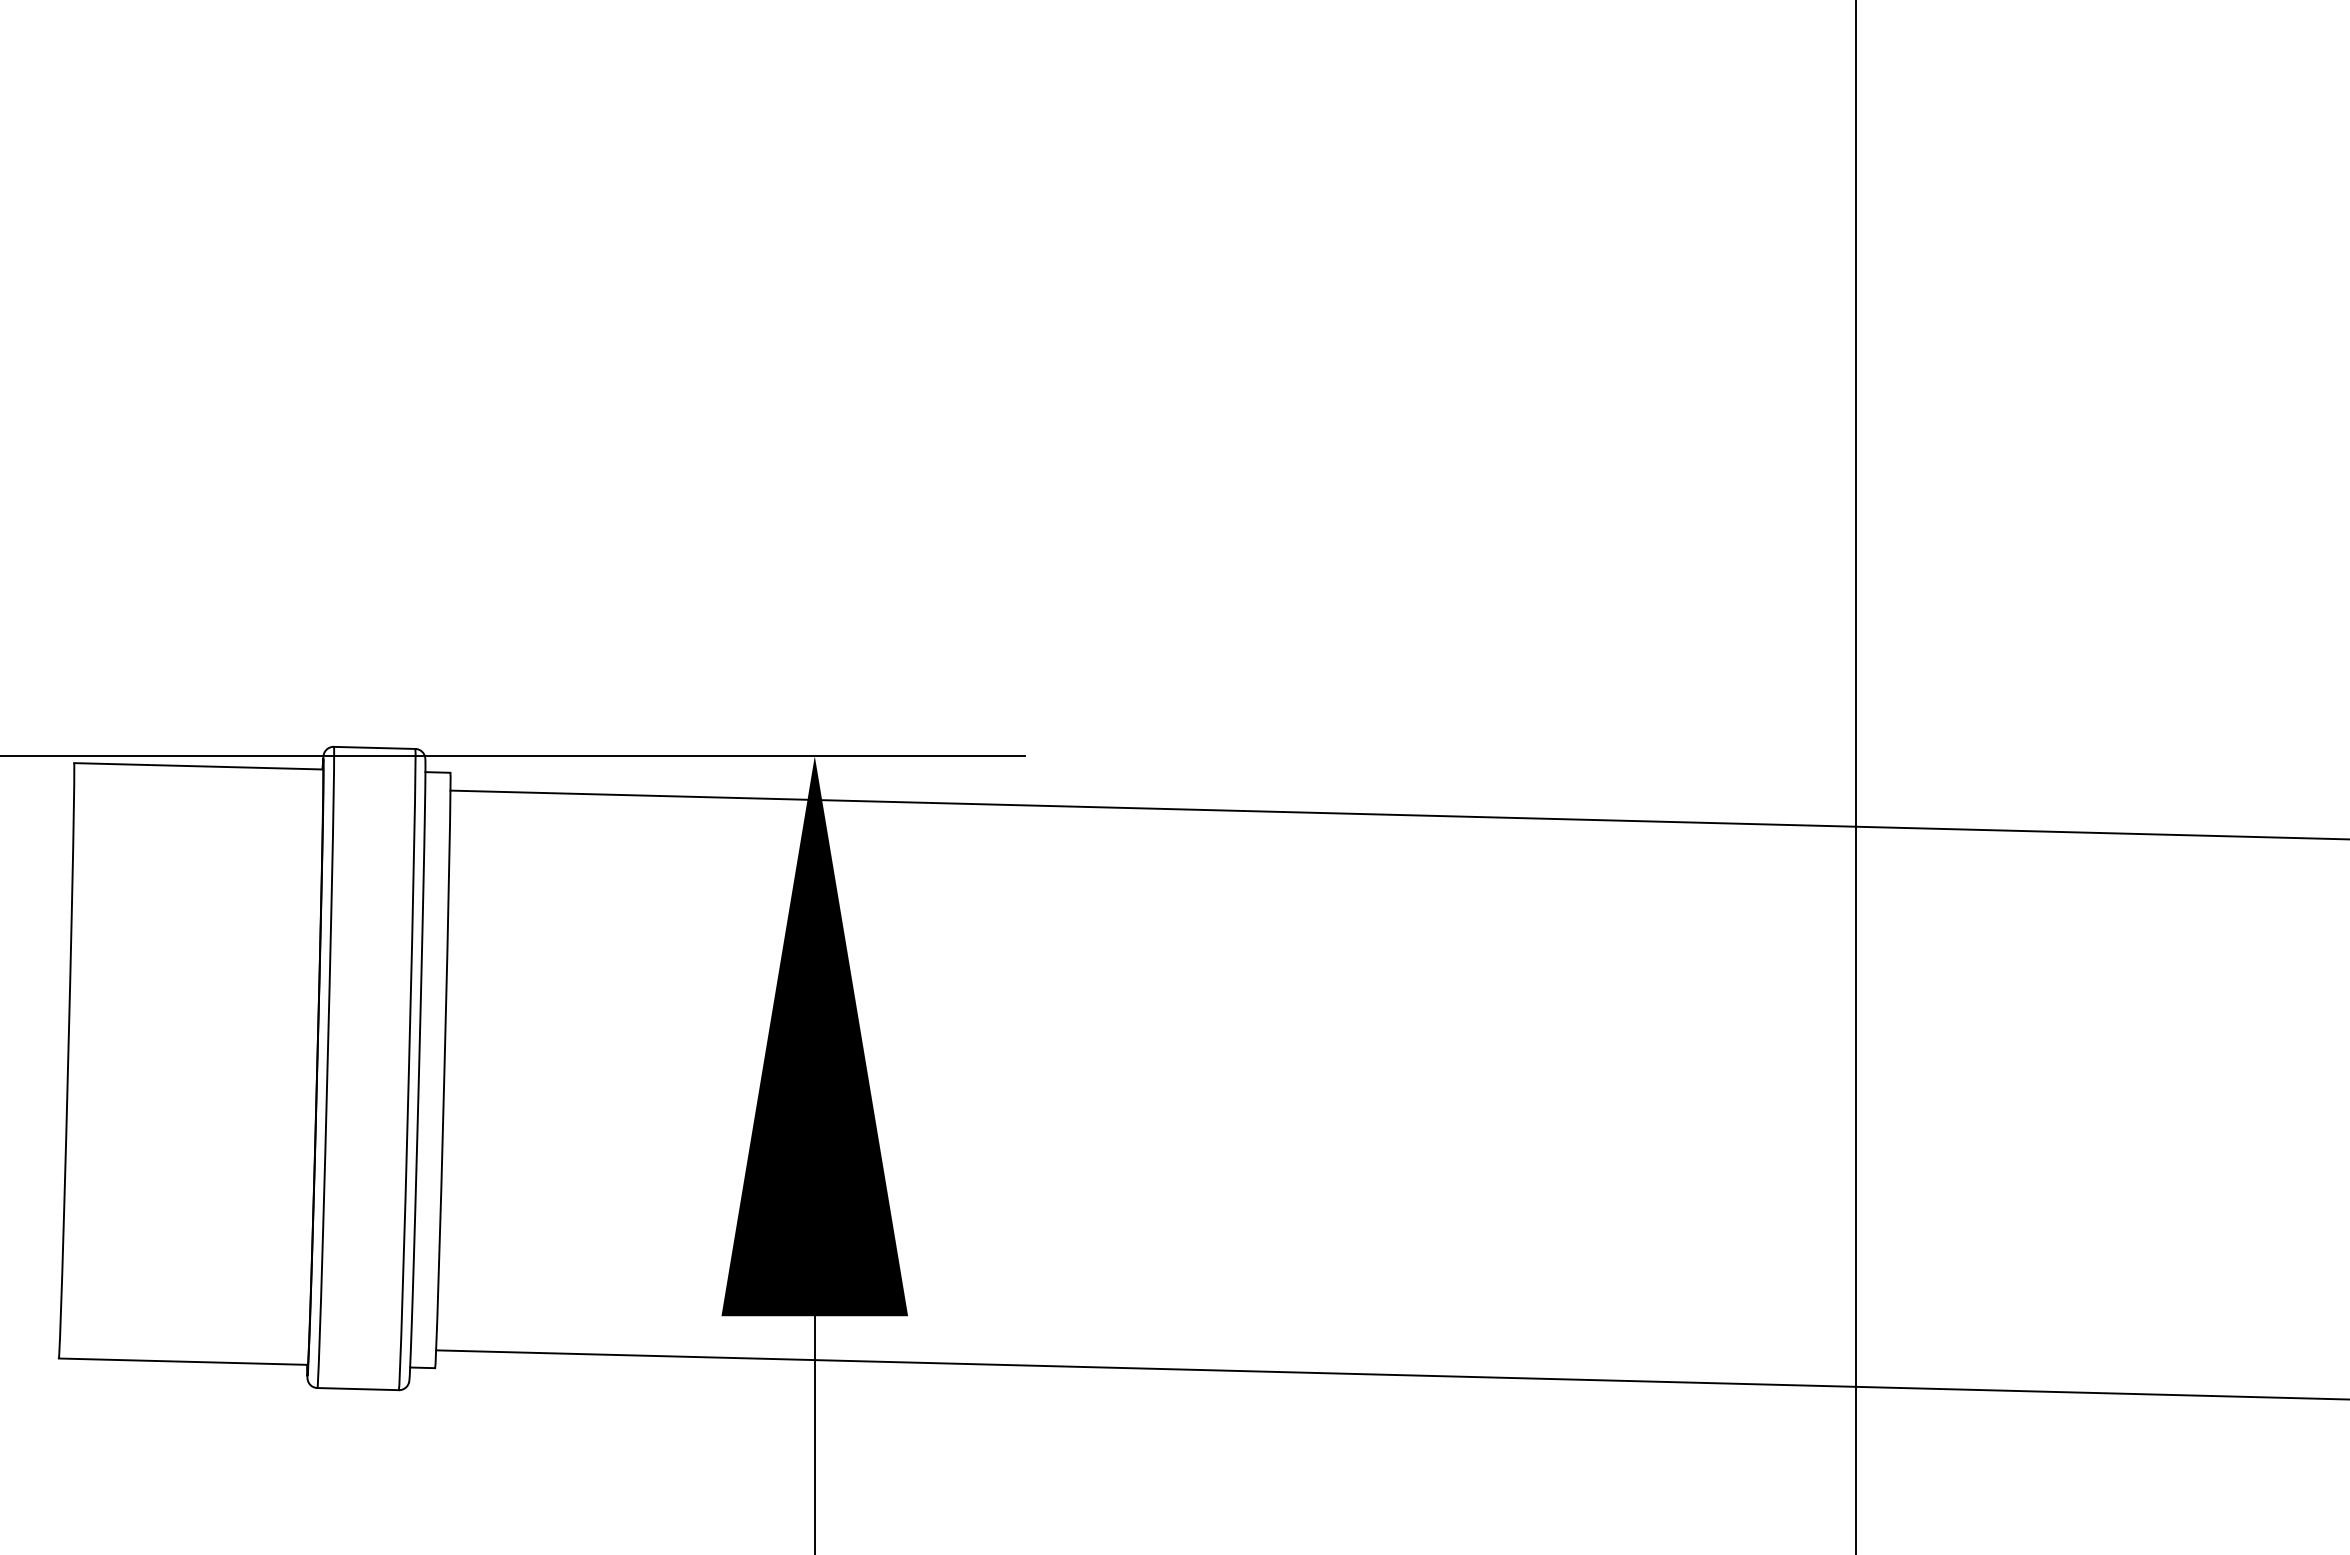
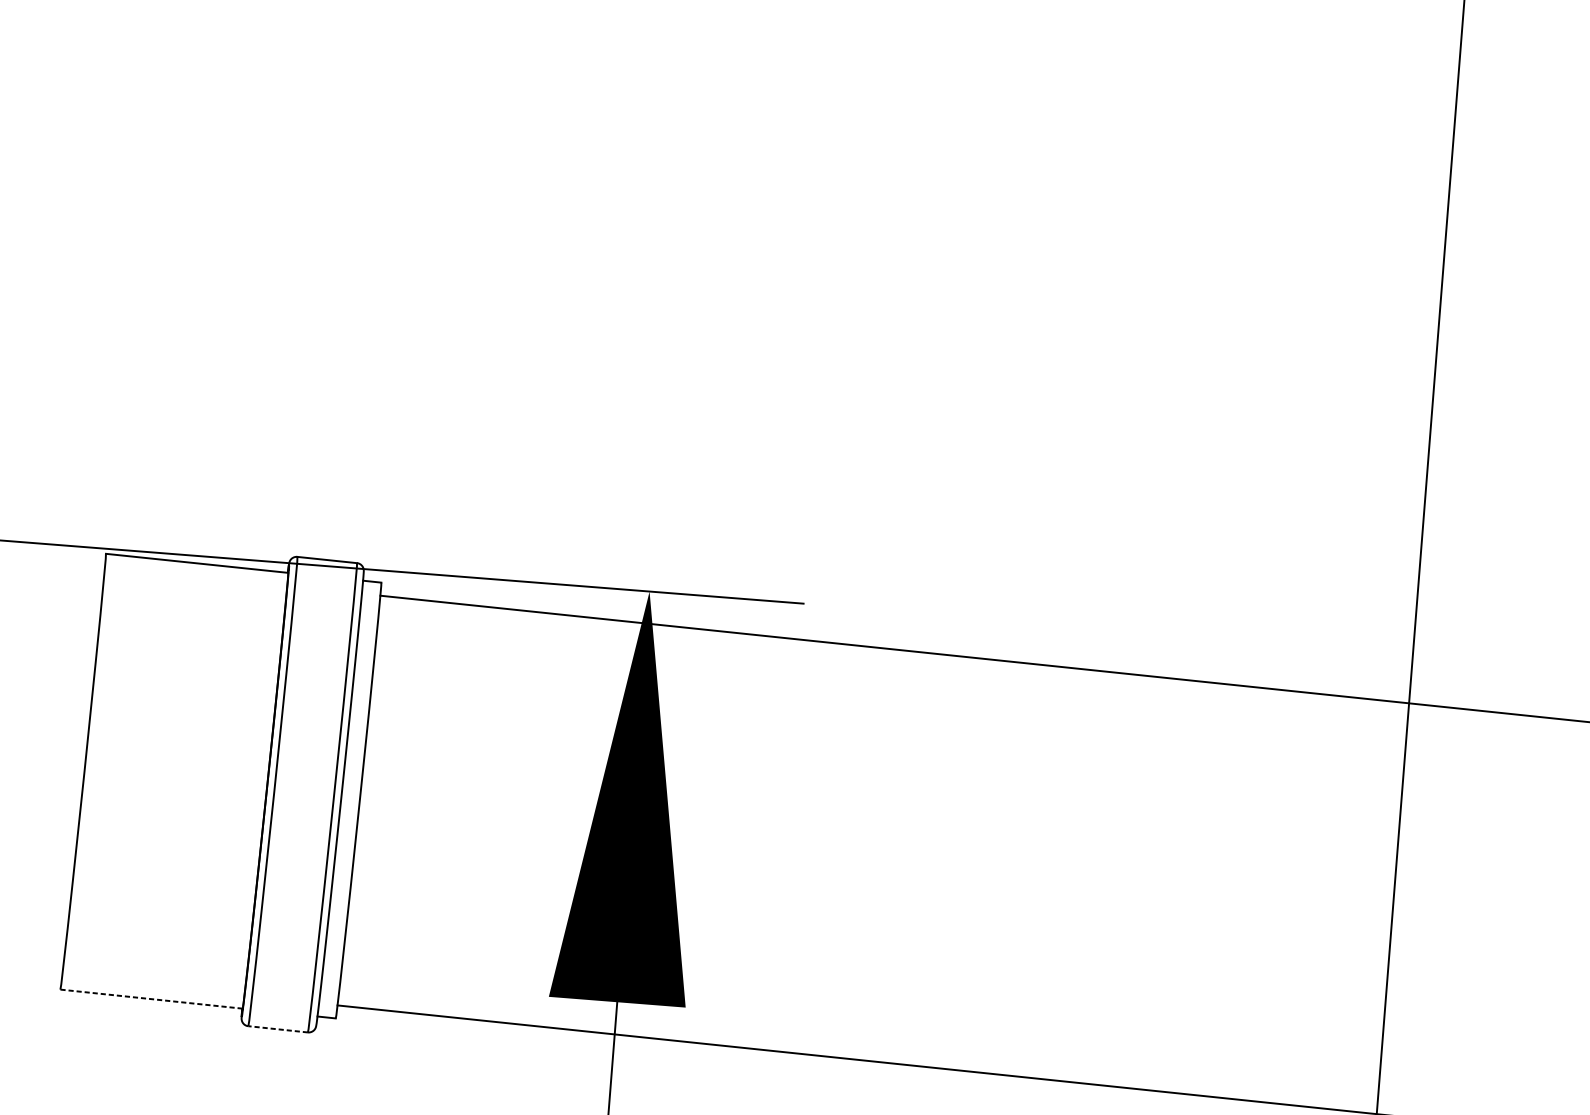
line: (183, 1361) -> (151, 999), solid -> dashed
line: (358, 1389) -> (278, 1029), solid -> dashed

